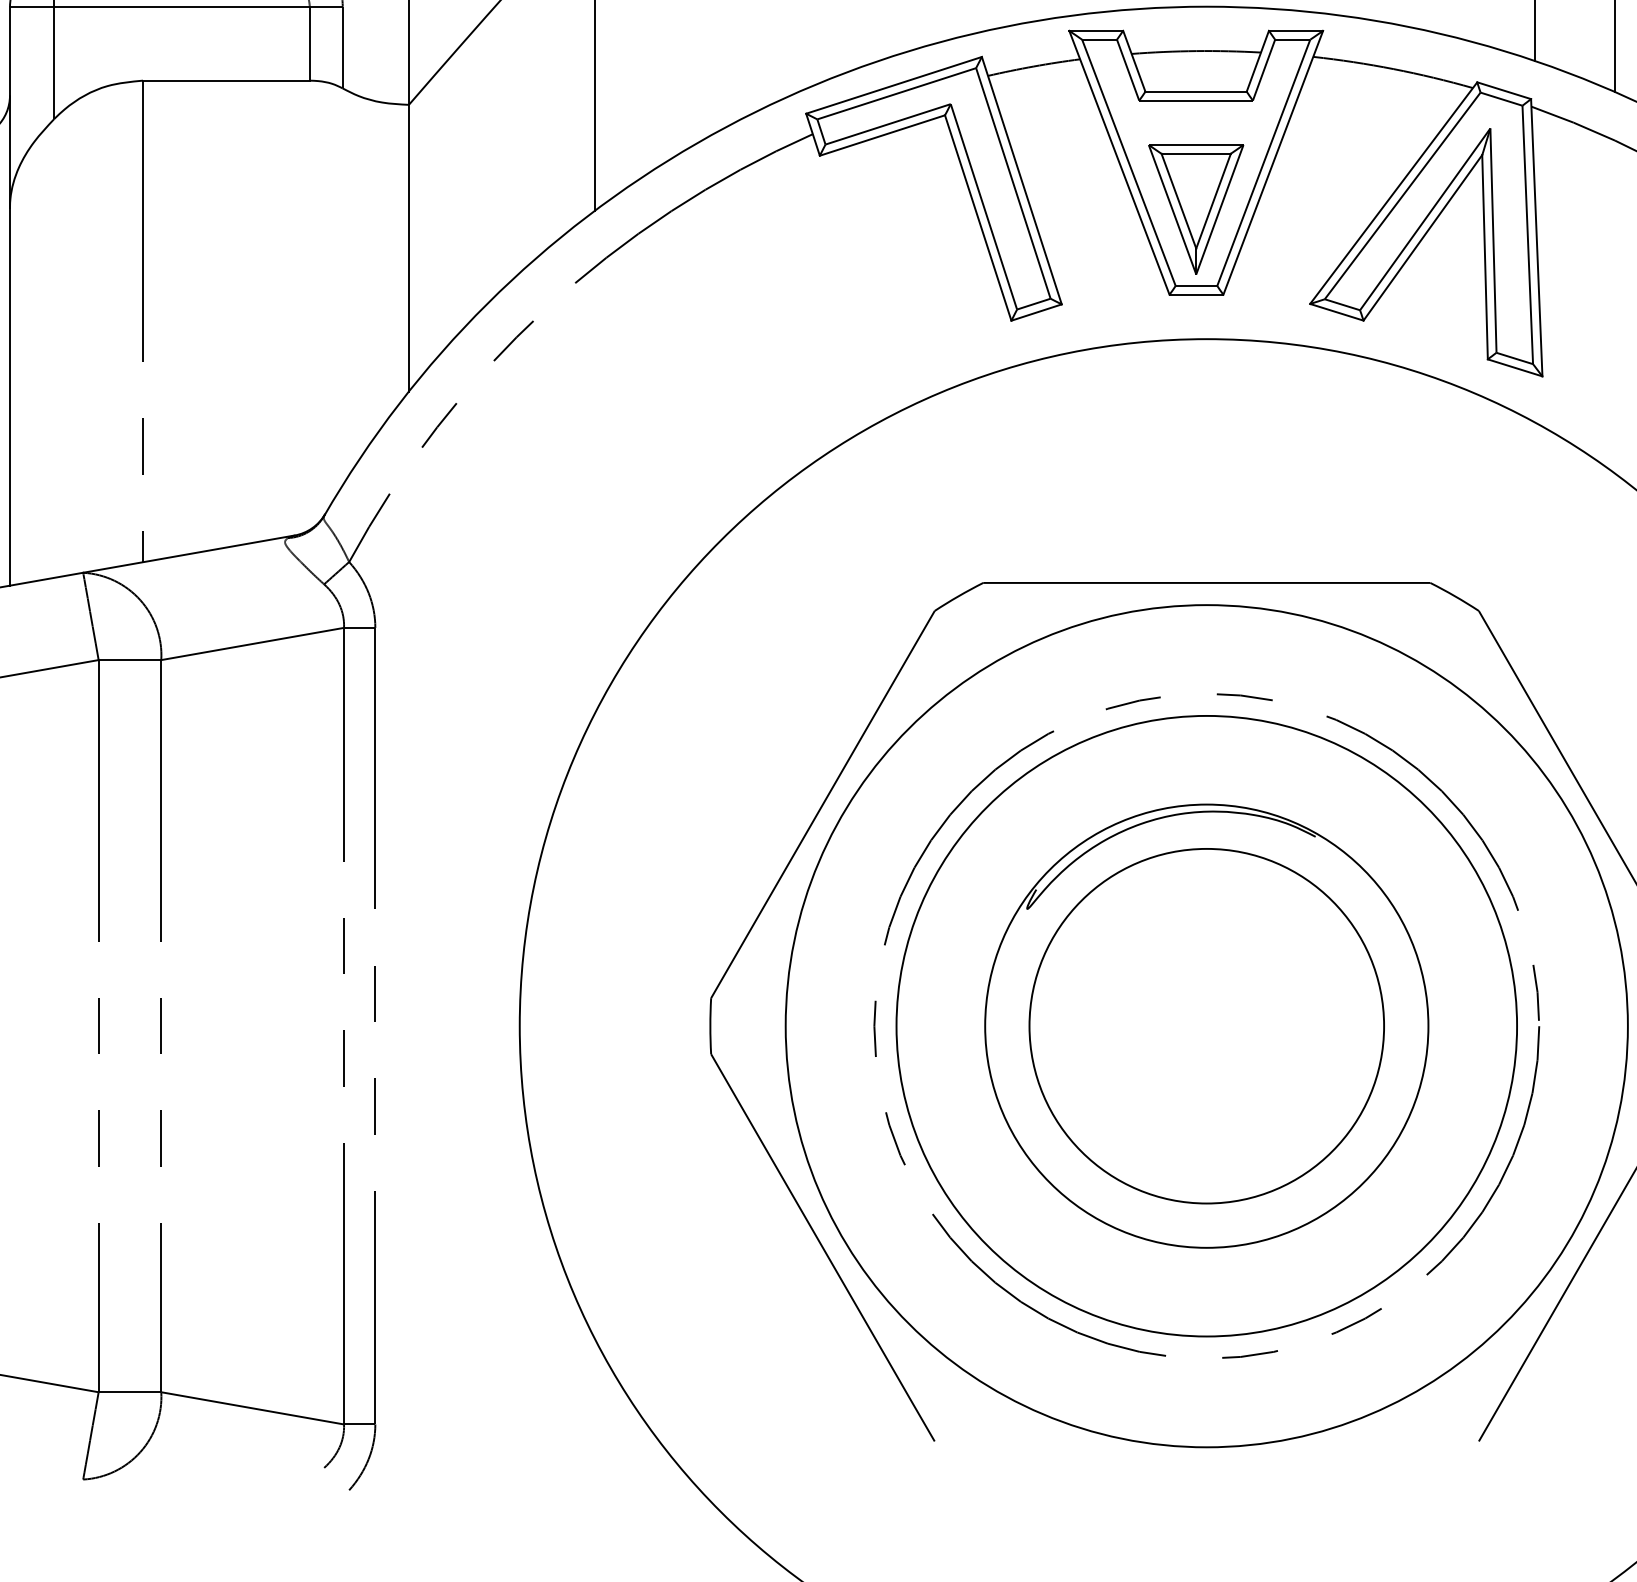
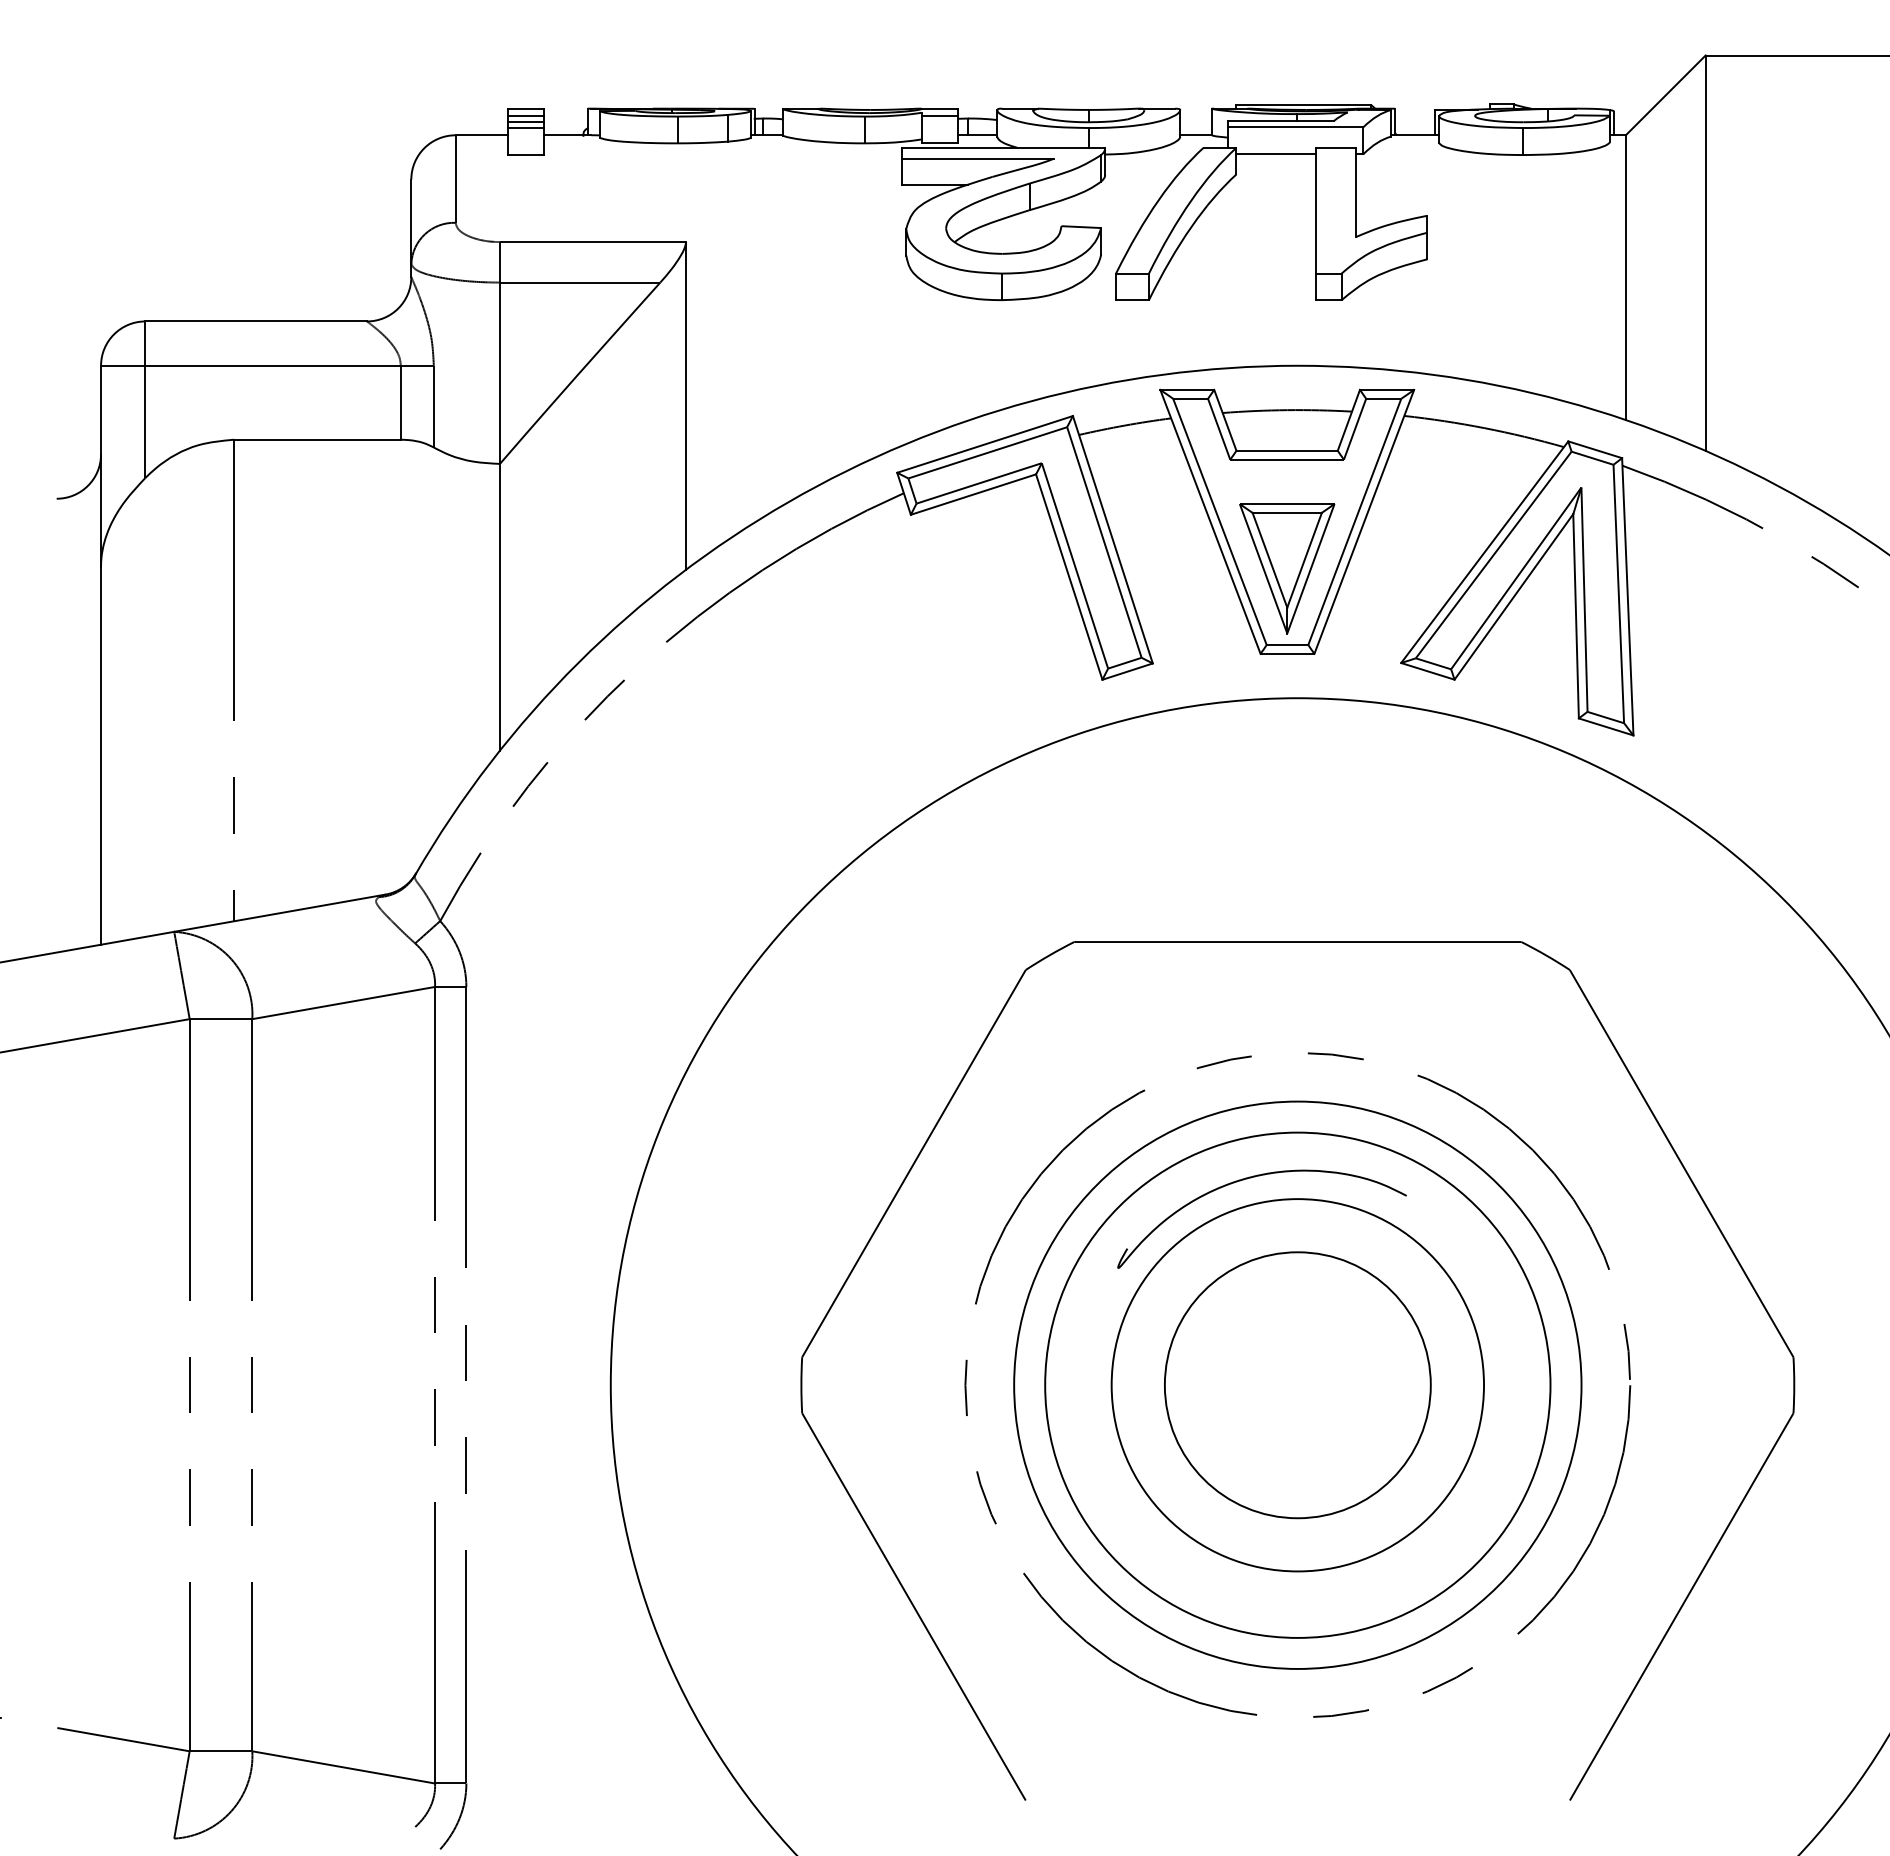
circle: (1206, 1025) -> (1297, 1384), size x0.6
circle: (1206, 1025) -> (1297, 1384), size x1.6
circle: (1206, 1026) -> (1297, 1385), size x0.6
circle: (1206, 1026) -> (1297, 1385), size x0.6

